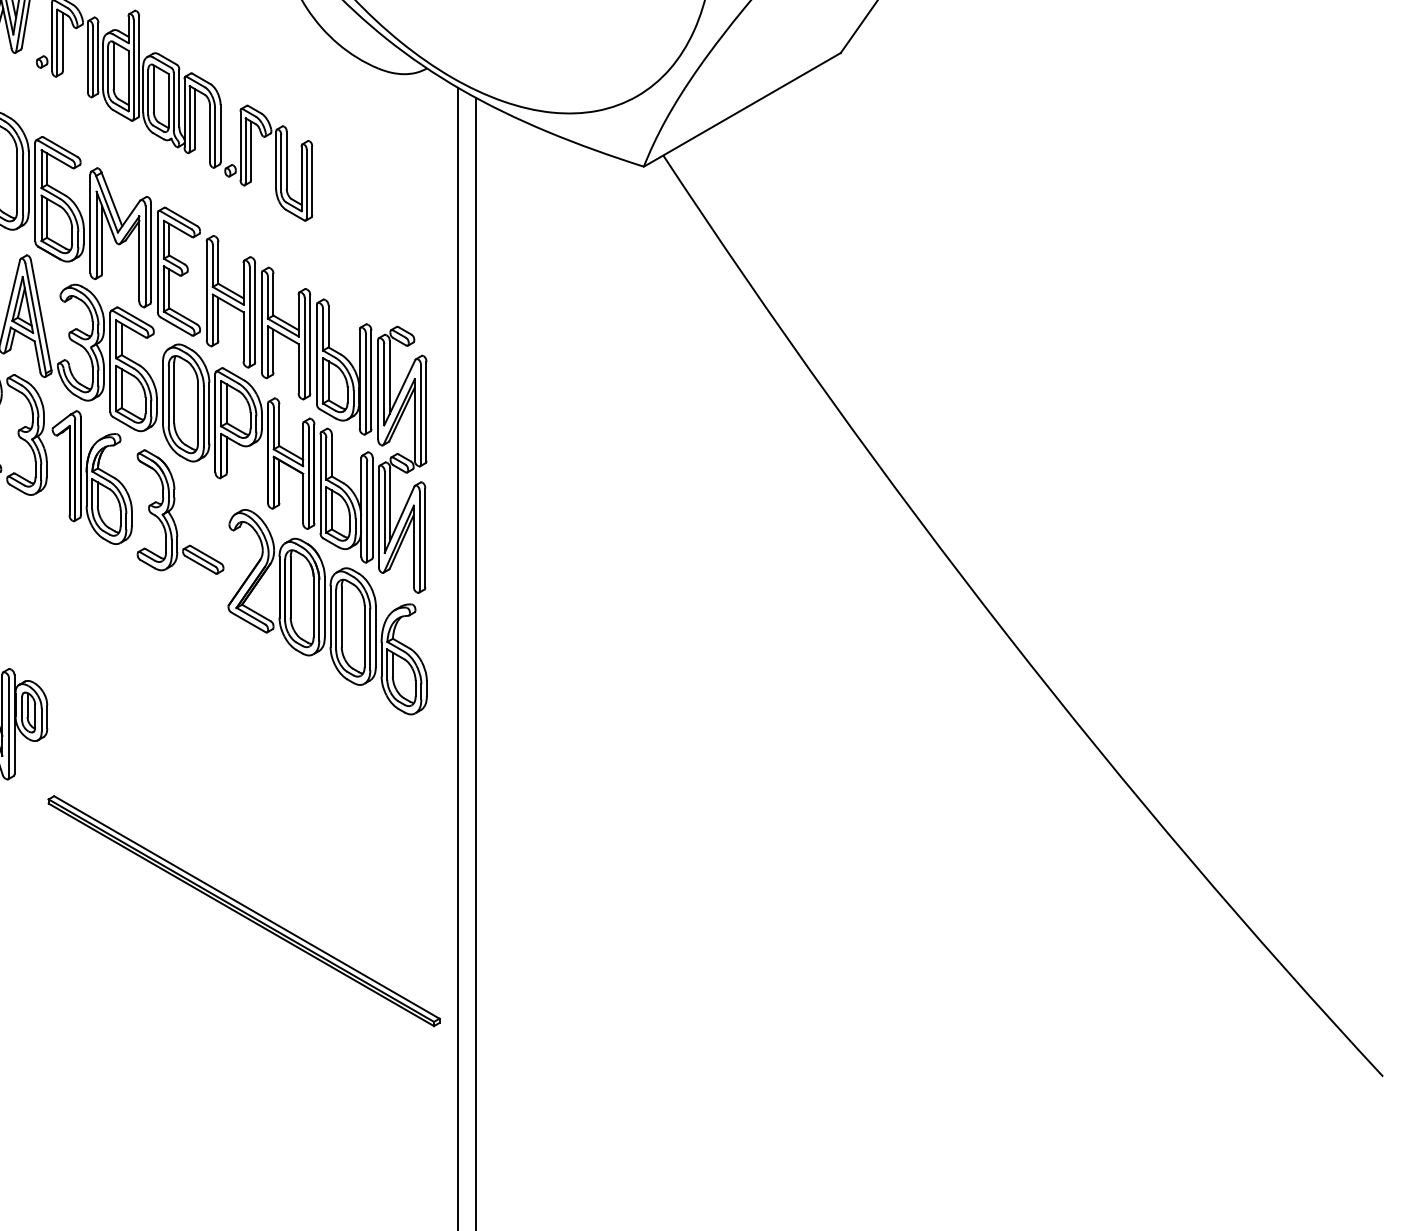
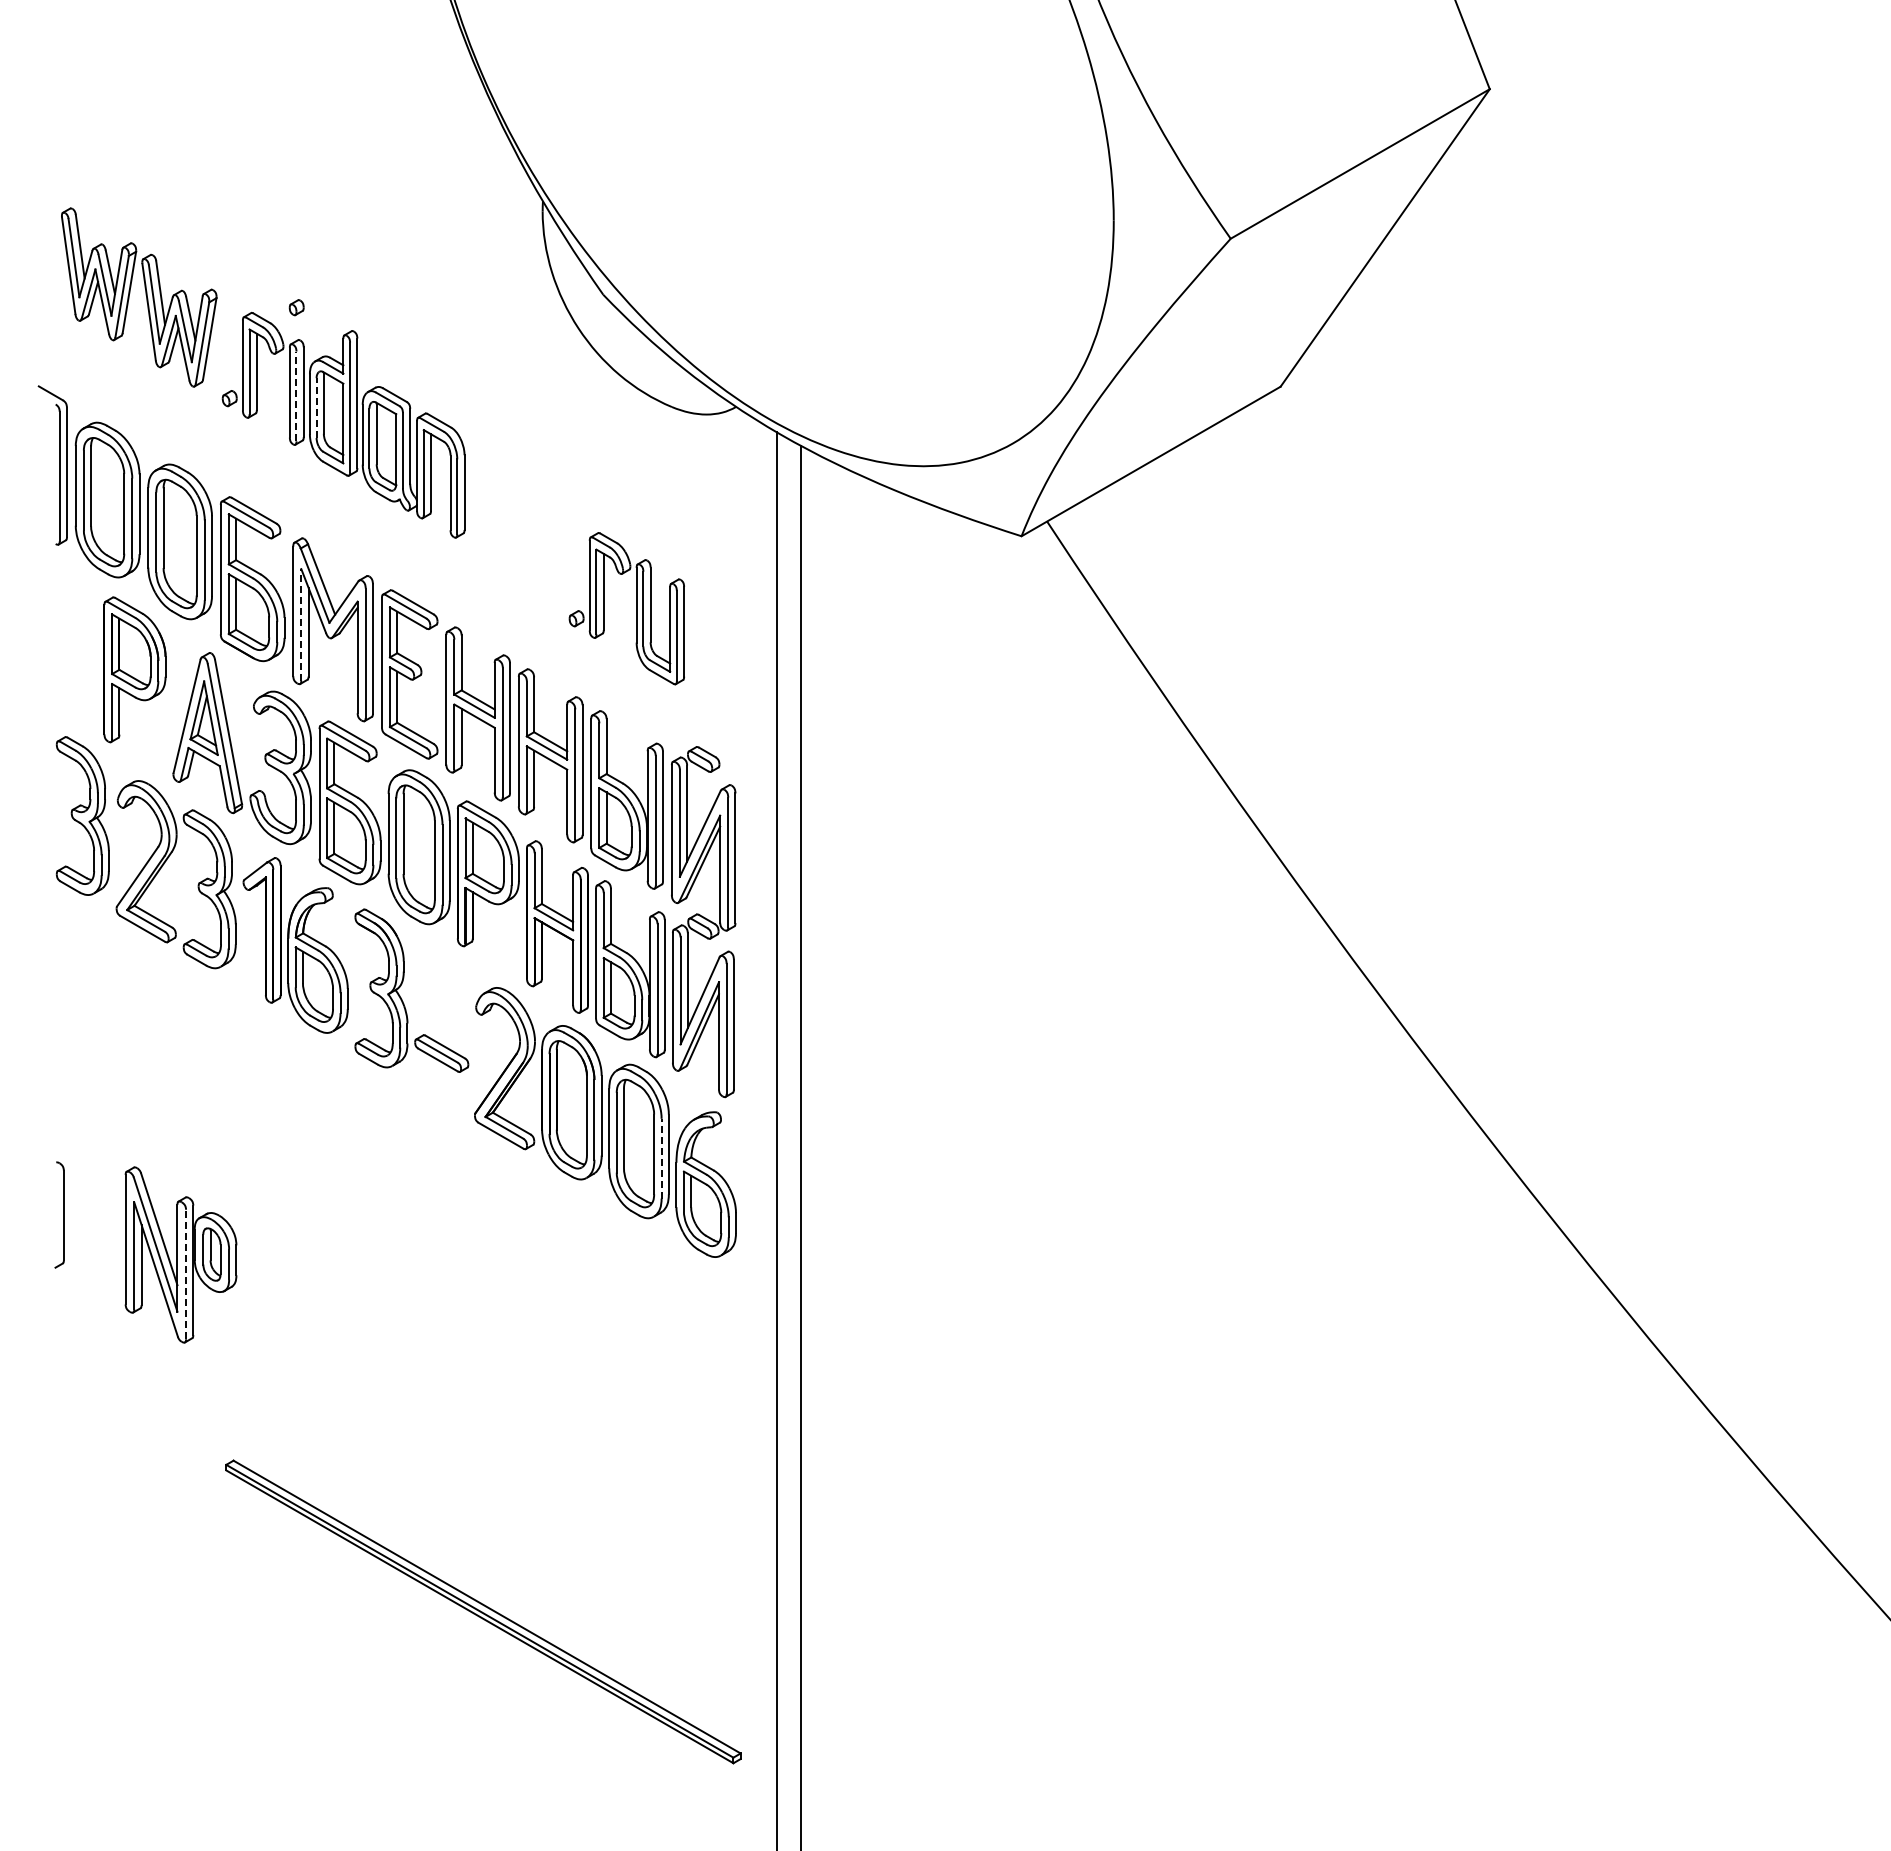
line: (92, 60) -> (296, 396), solid -> dashed
line: (108, 69) -> (316, 408), solid -> dashed
part: (276, 163) -> (636, 608), moved
line: (96, 233) -> (301, 624), solid -> dashed
line: (370, 639) -> (661, 1158), solid -> dashed
line: (9, 727) -> (186, 1274), solid -> dashed
part: (244, 910) -> (483, 1611), moved

